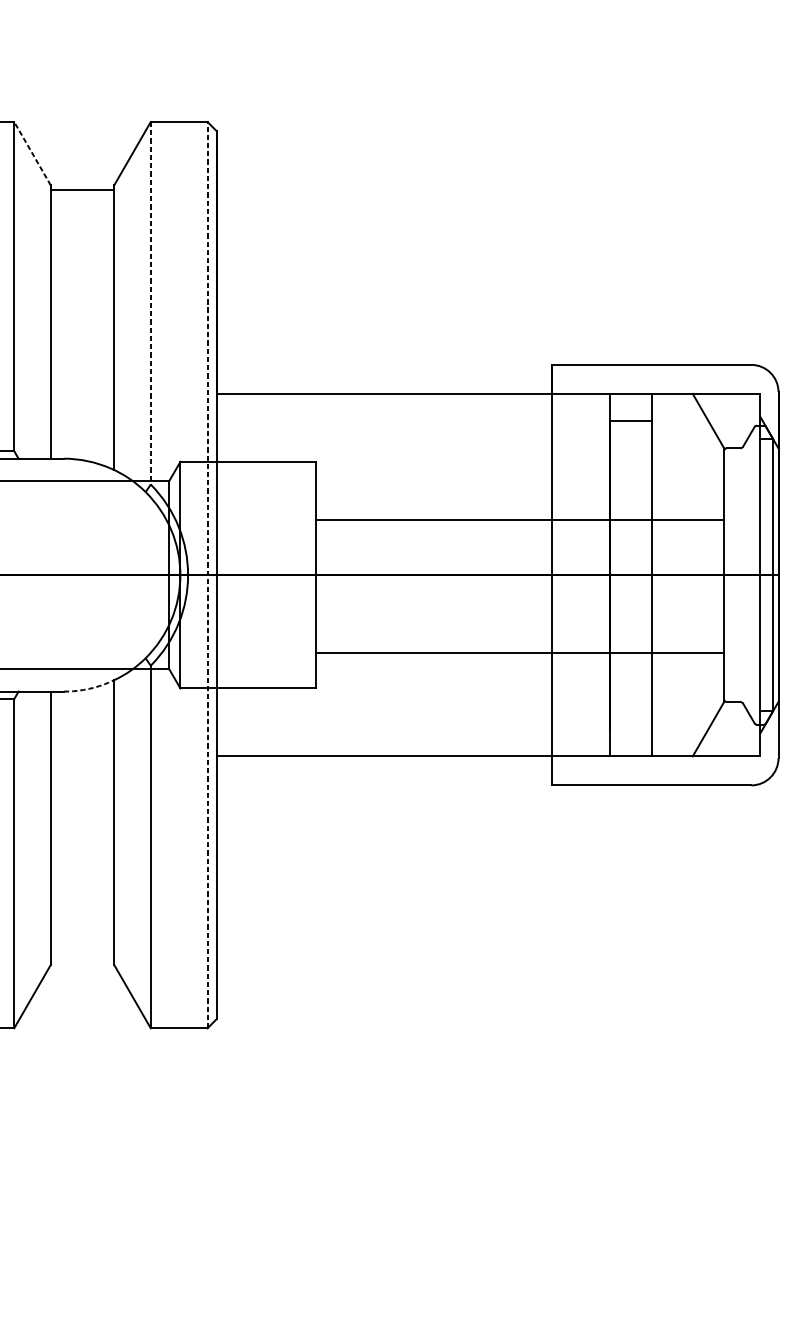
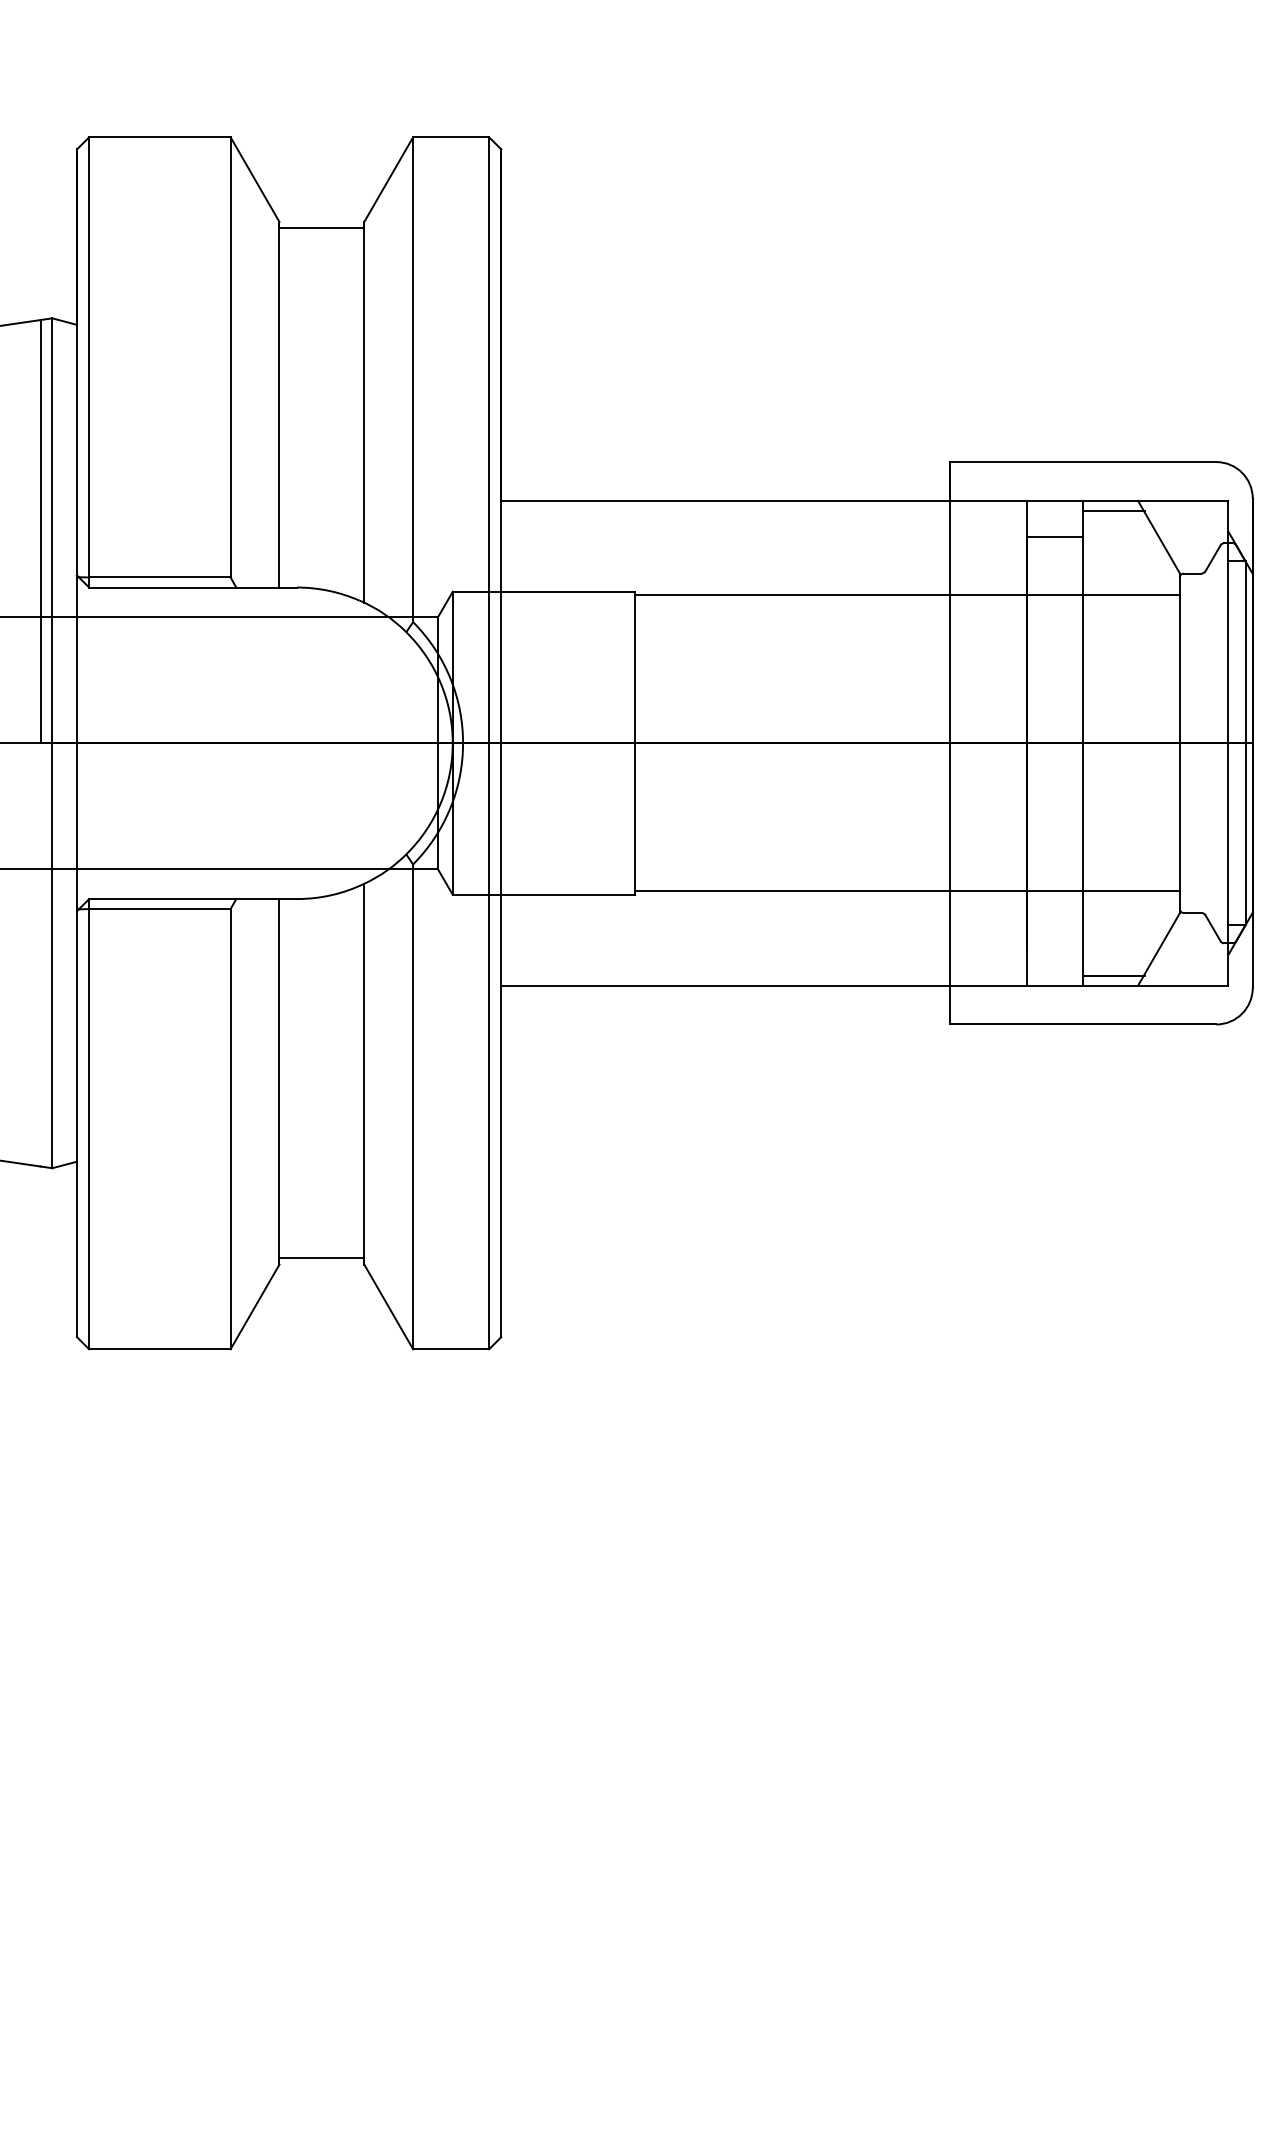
line: (32, 153) -> (255, 179), dashed -> solid
line: (151, 303) -> (413, 380), dashed -> solid
line: (674, 401) -> (1113, 510), added
line: (520, 519) -> (907, 595), moved
line: (207, 574) -> (489, 742), dashed -> solid
line: (520, 653) -> (907, 891), moved
arc: (89, 688) -> (331, 895), dashed -> solid
line: (674, 748) -> (1113, 975), added
line: (82, 960) -> (321, 1258), added

